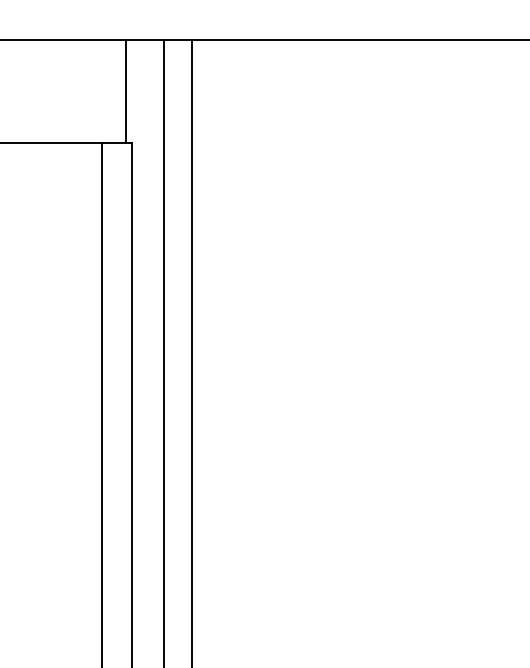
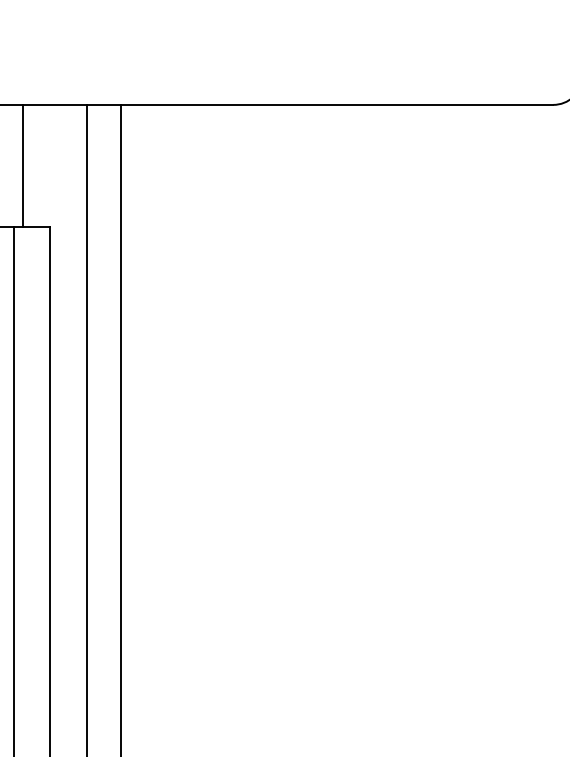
line: (126, 90) -> (22, 165), moved

